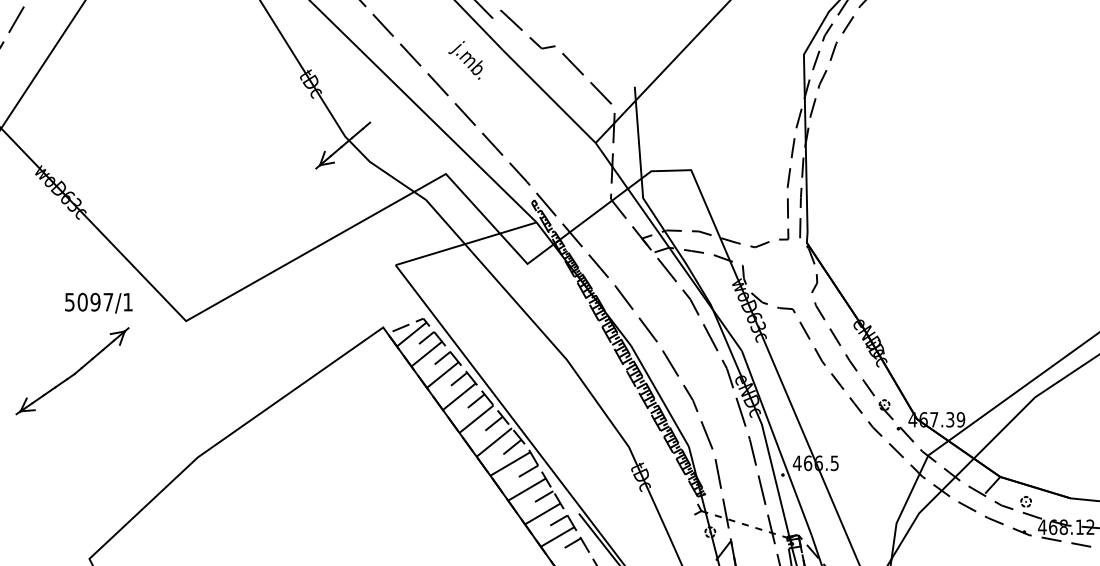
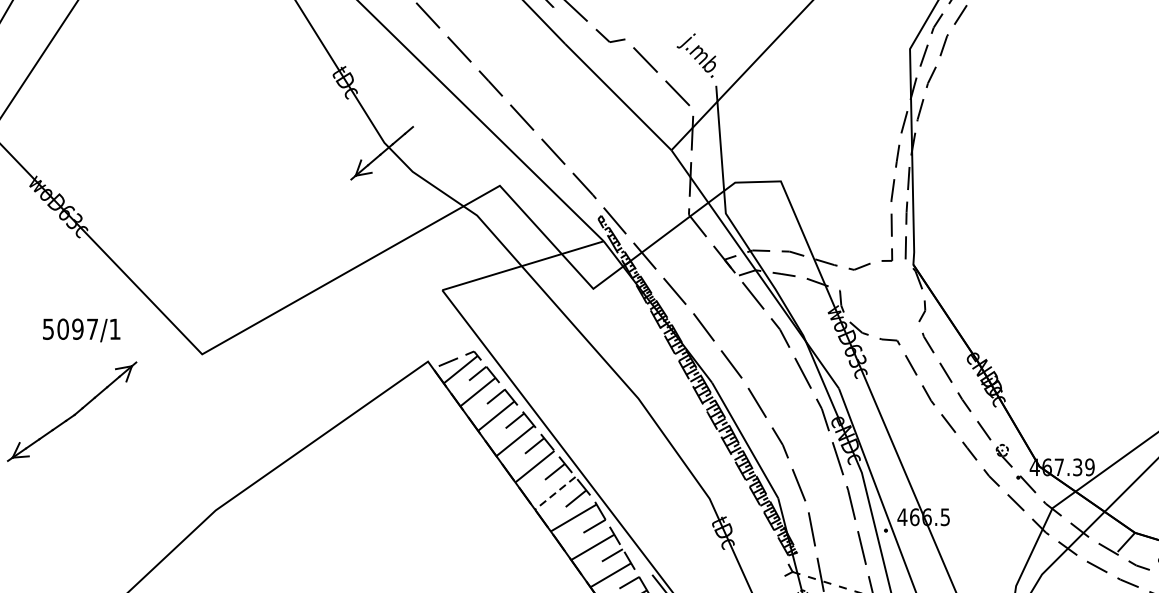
text: (465, 60) -> (696, 55), moved
text: (98, 302) -> (81, 329), moved
line: (494, 442) -> (555, 493), solid -> dashed

